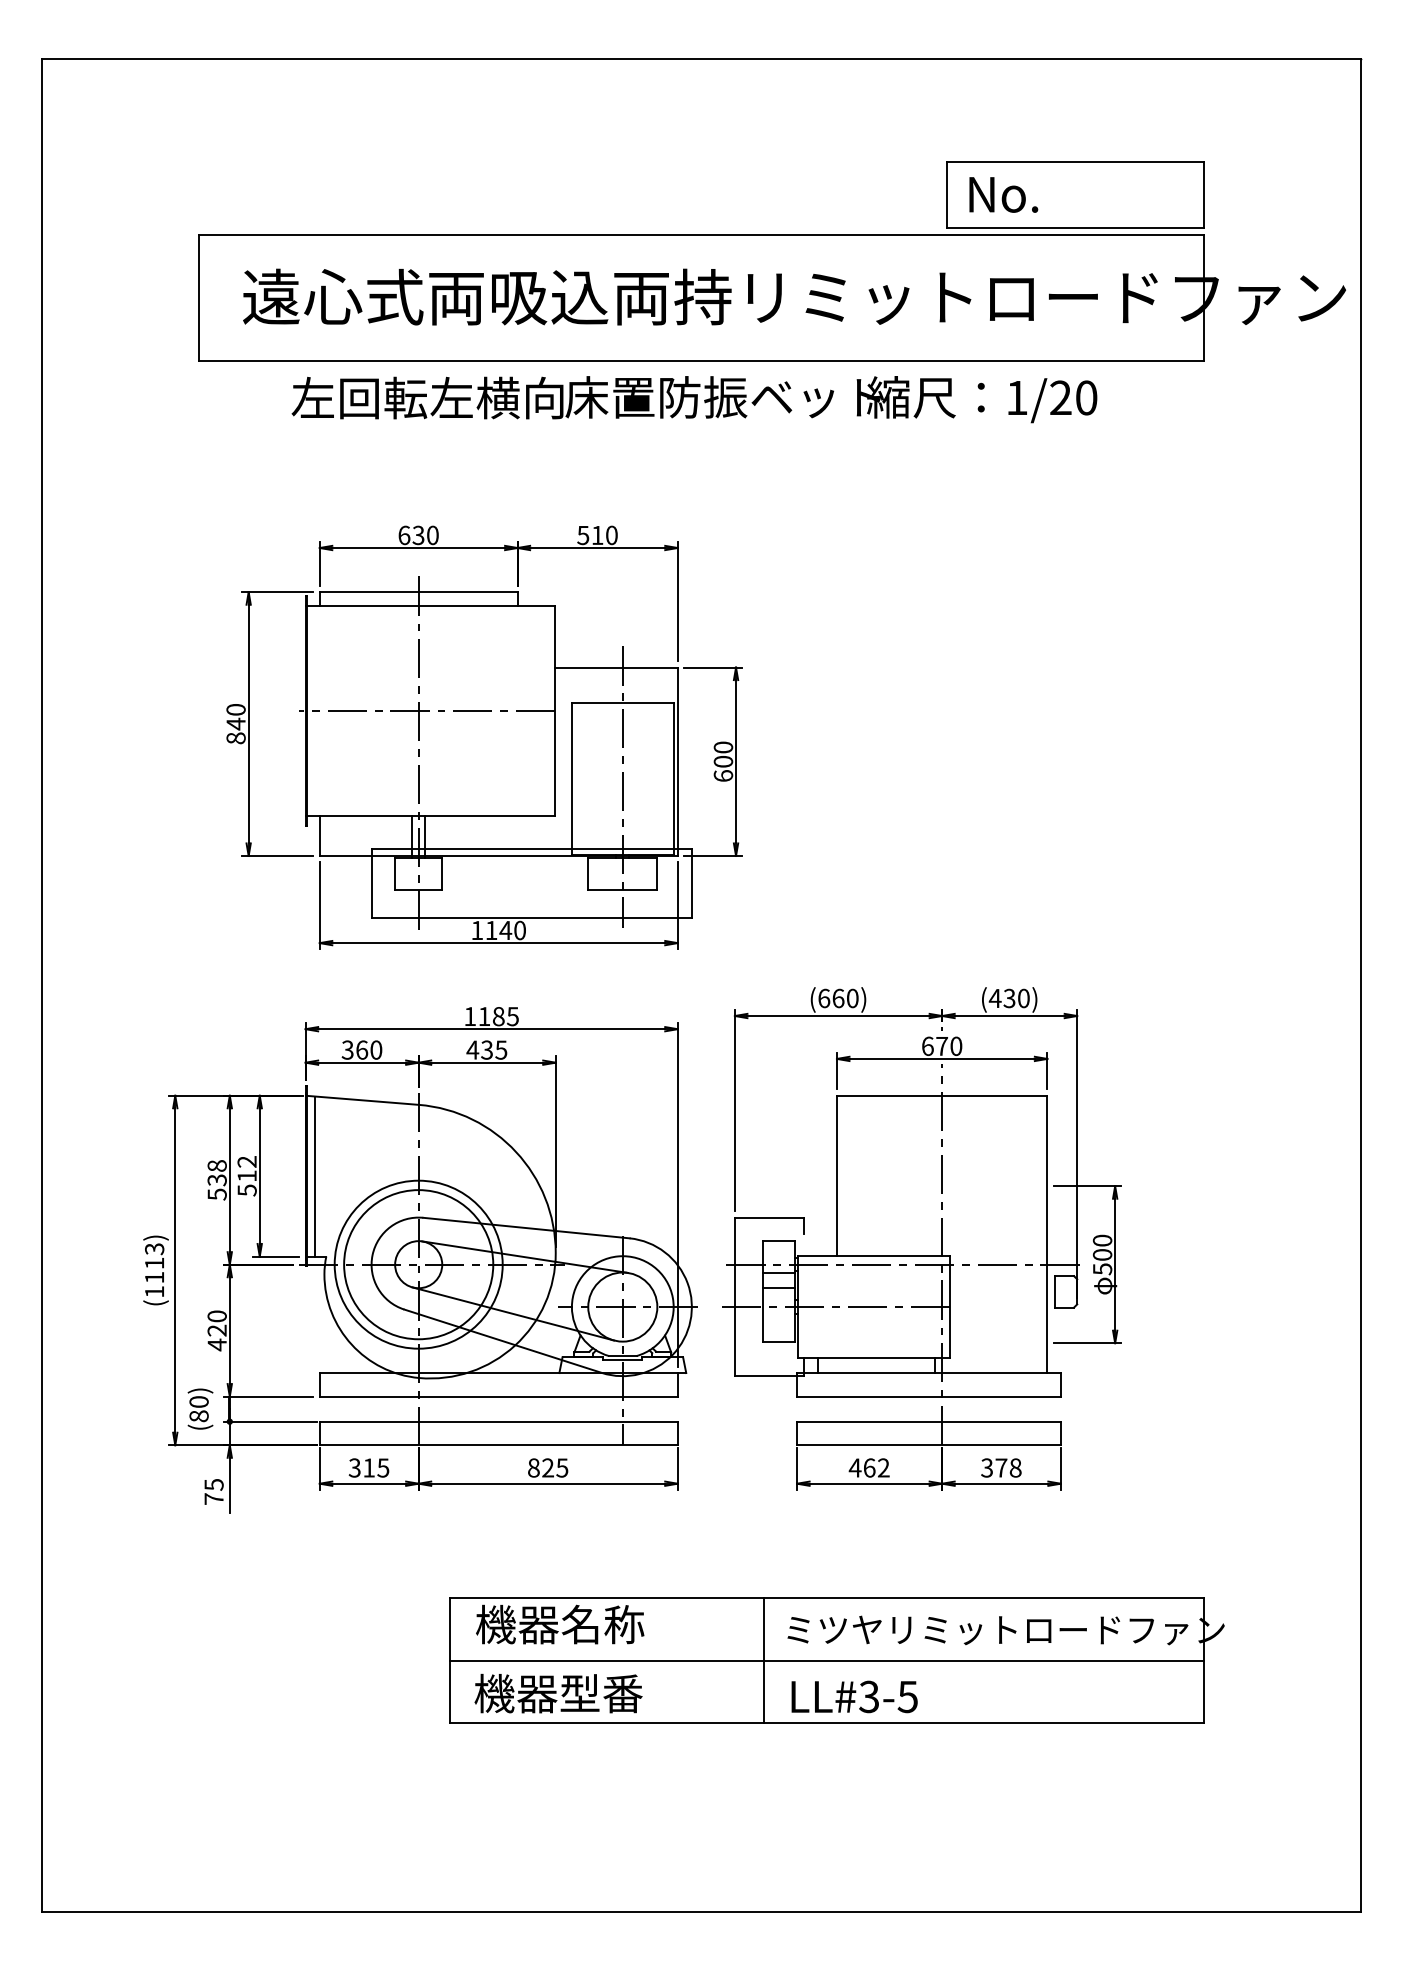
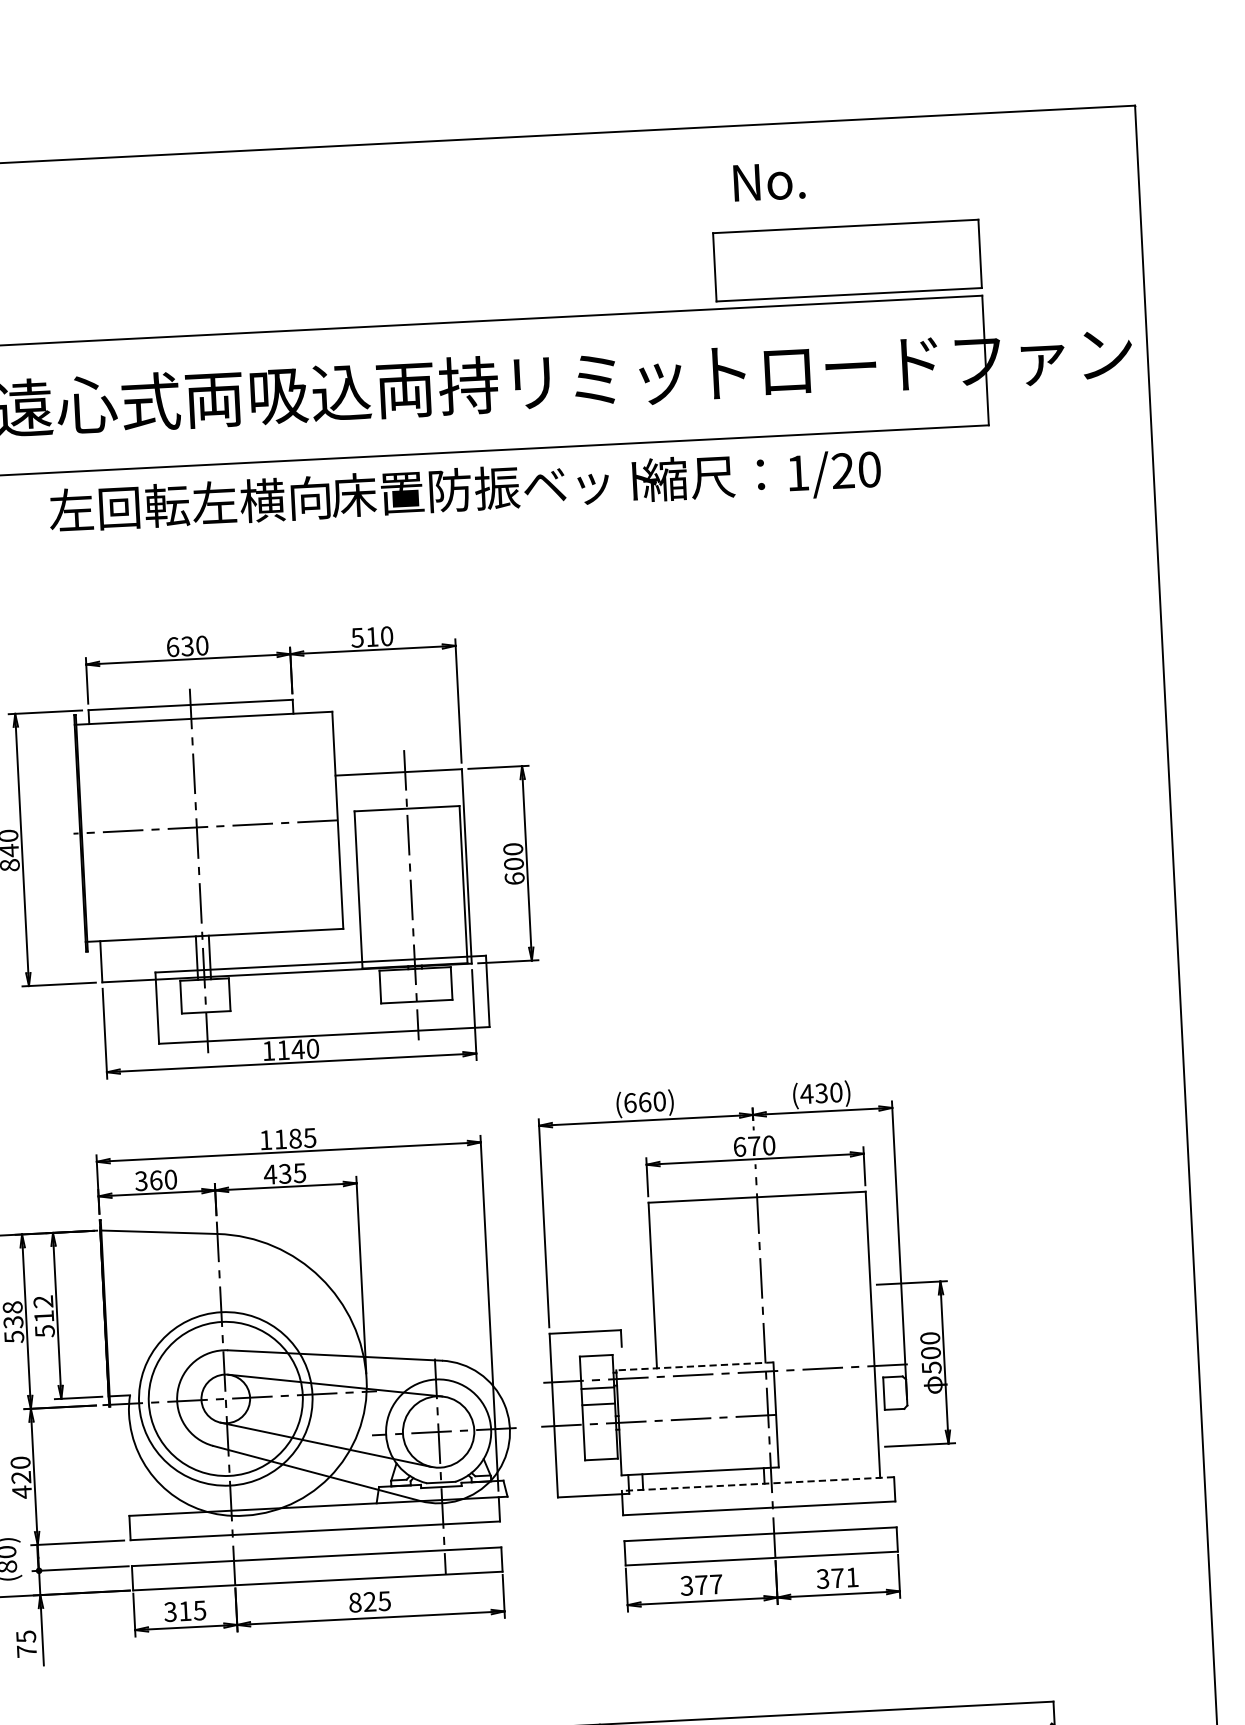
text: (1003, 194) -> (769, 181), moved
line: (315, 1176) -> (114, 1313), removed
line: (873, 1256) -> (694, 1366), solid -> dashed
line: (928, 1373) -> (757, 1484), solid -> dashed
text: (868, 1467) -> (700, 1584), 462 -> 377
text: (1015, 1467) -> (852, 1576), 378 -> 371

